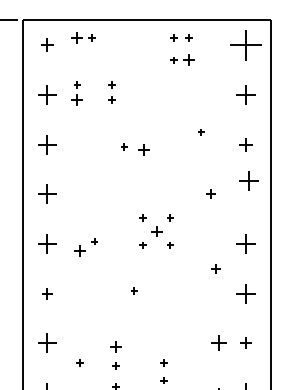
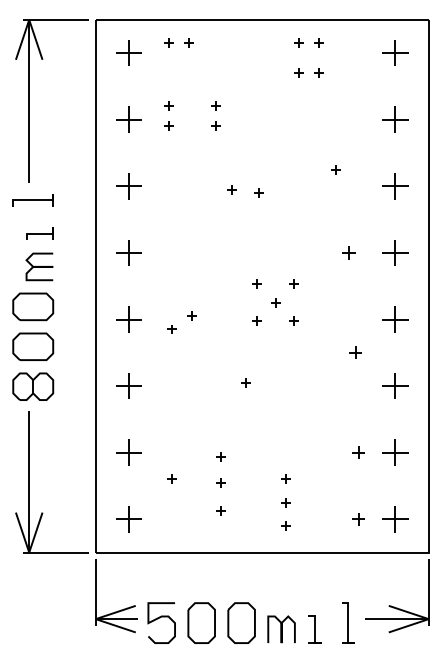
part: (76, 37) -> (168, 42), size x0.62
part: (47, 44) -> (128, 52), size x1.43
part: (246, 44) -> (395, 52), size x0.62
part: (188, 59) -> (318, 72), size x0.62
part: (76, 99) -> (168, 125), size x0.62
part: (246, 144) -> (395, 186), size x1.43
part: (144, 149) -> (258, 192), size x0.62
part: (249, 180) -> (395, 252), moved
part: (156, 231) -> (275, 302), size x0.62
part: (79, 251) -> (171, 329), size x0.62
part: (47, 293) -> (128, 385), size x1.67
part: (218, 343) -> (358, 452), size x0.62
part: (246, 343) -> (395, 452), size x1.67
part: (115, 346) -> (220, 456), size x0.62

